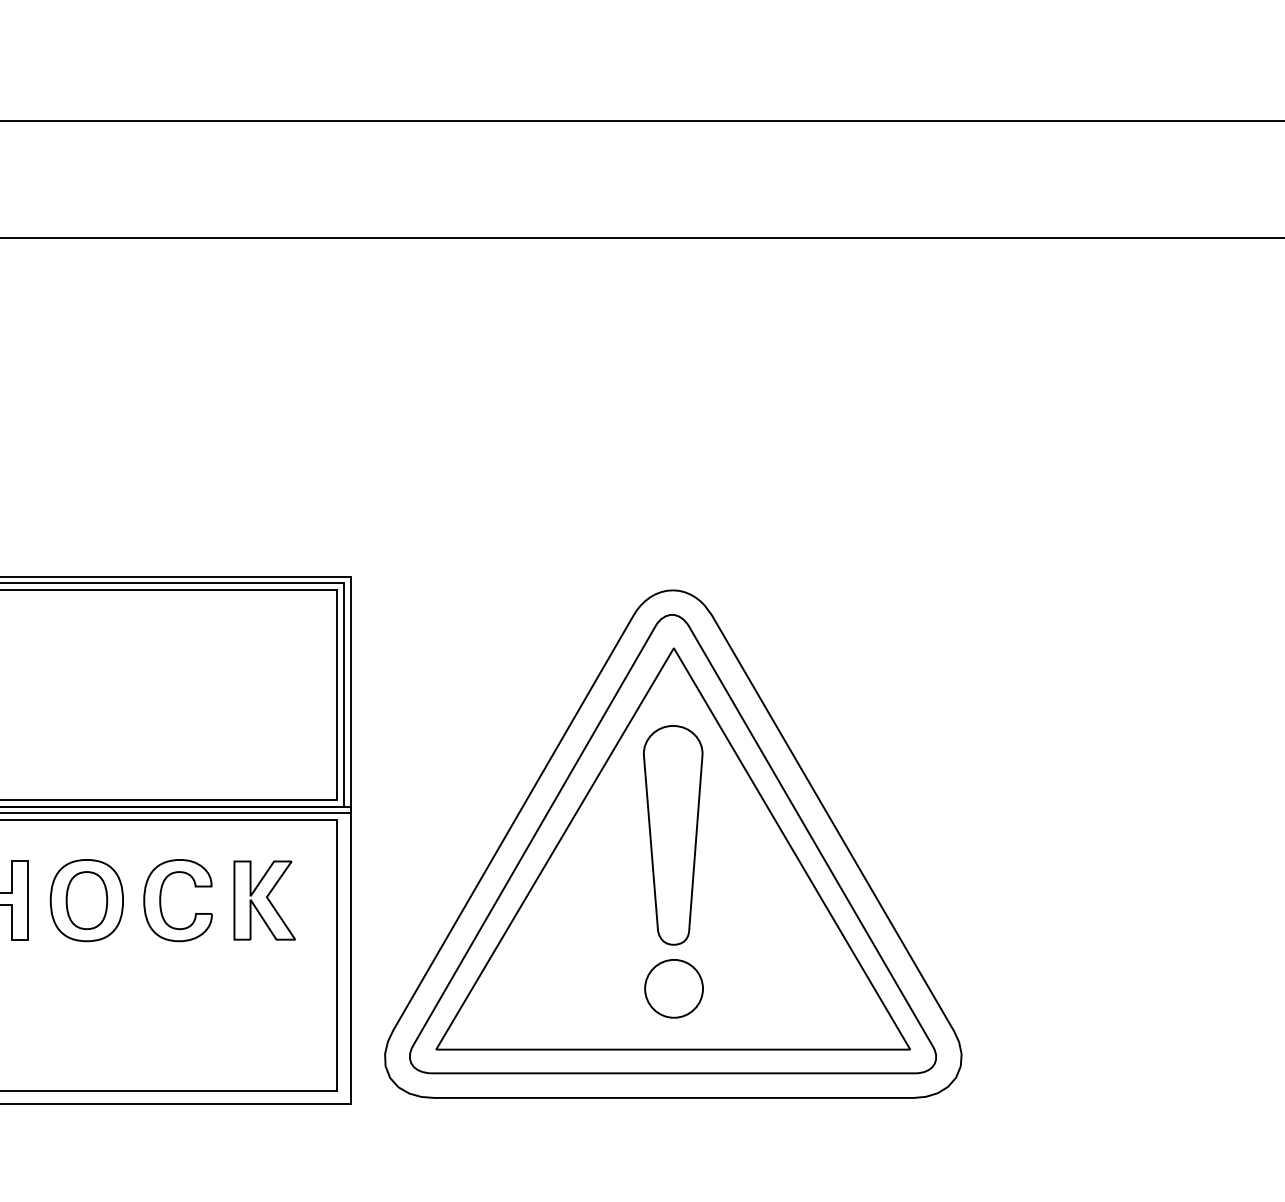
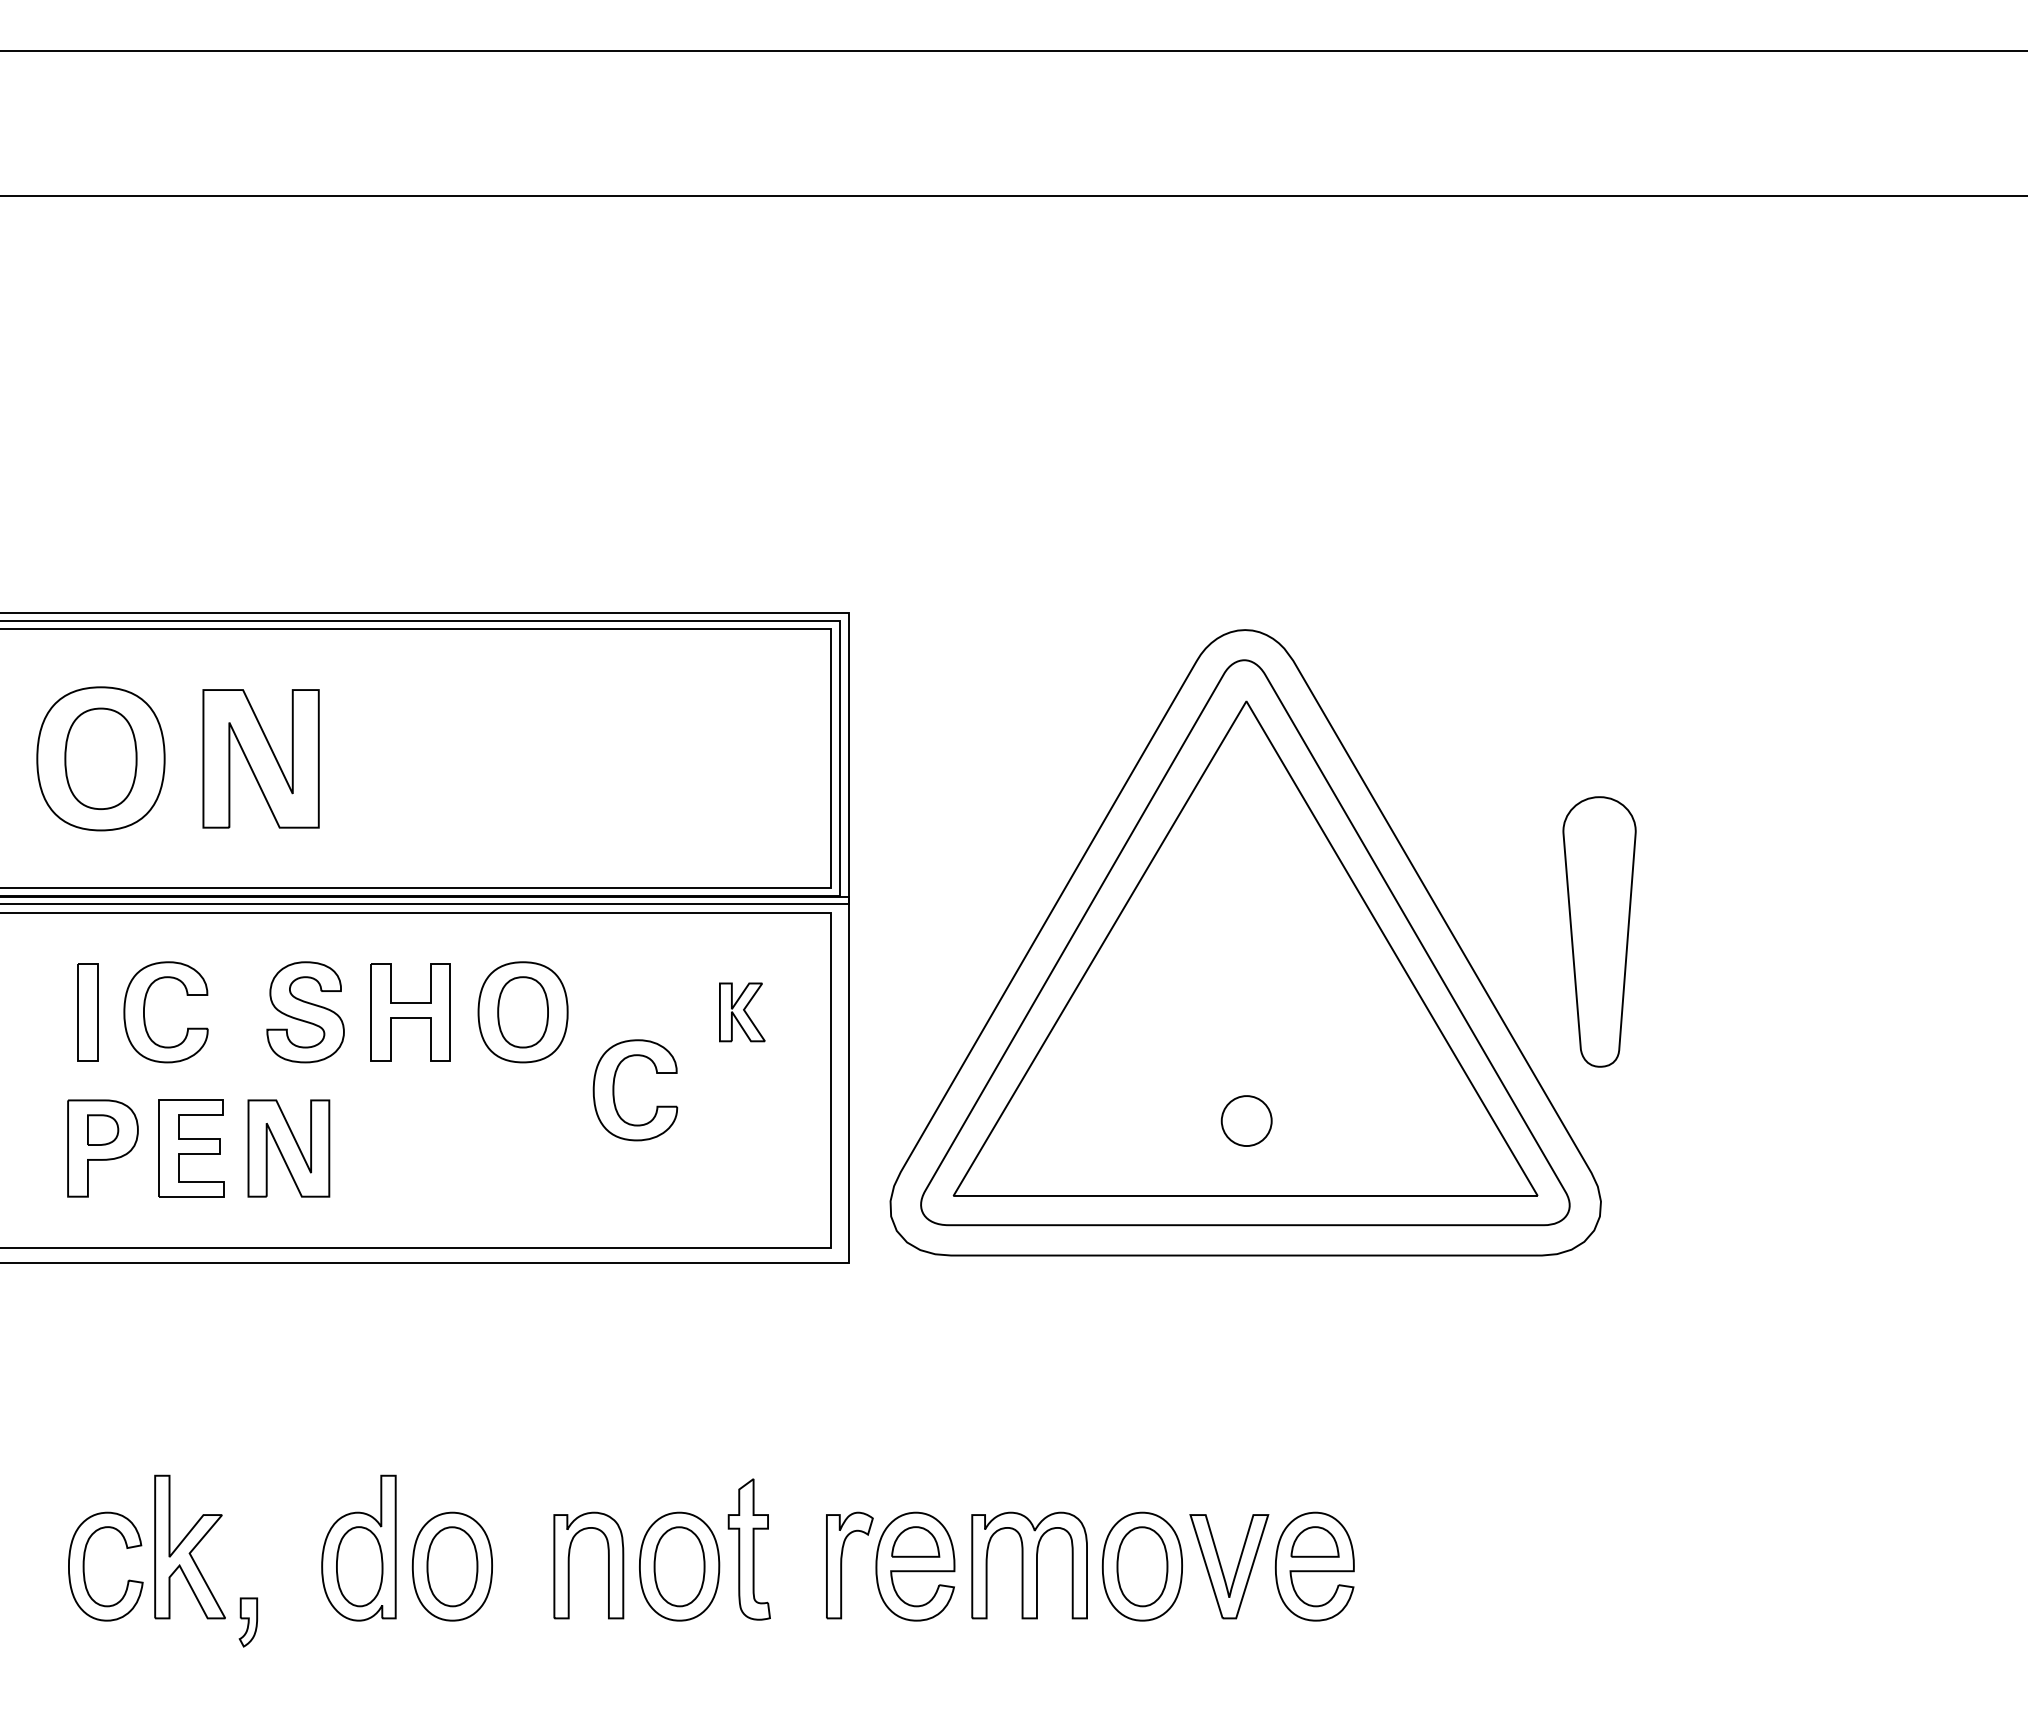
part: (673, 834) -> (1599, 931), moved
part: (161, 900) -> (614, 1090), moved
part: (264, 900) -> (742, 1012), size x0.6
part: (673, 988) -> (1246, 1120), size x0.7

